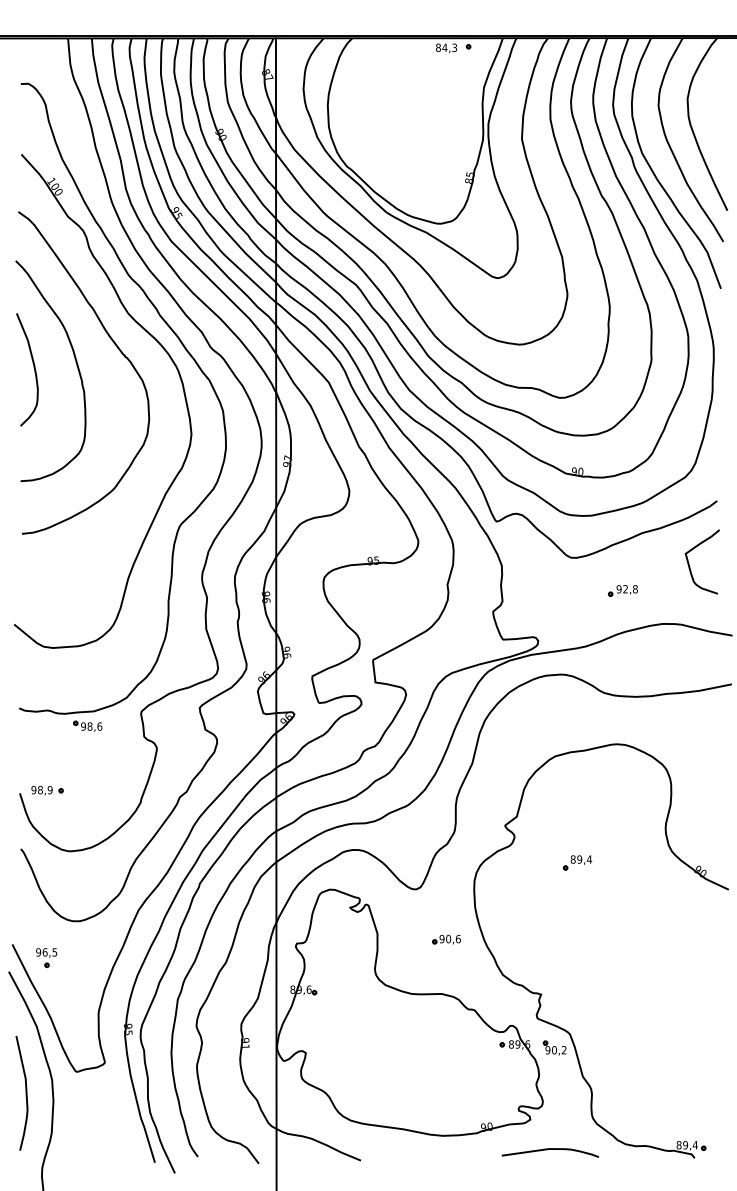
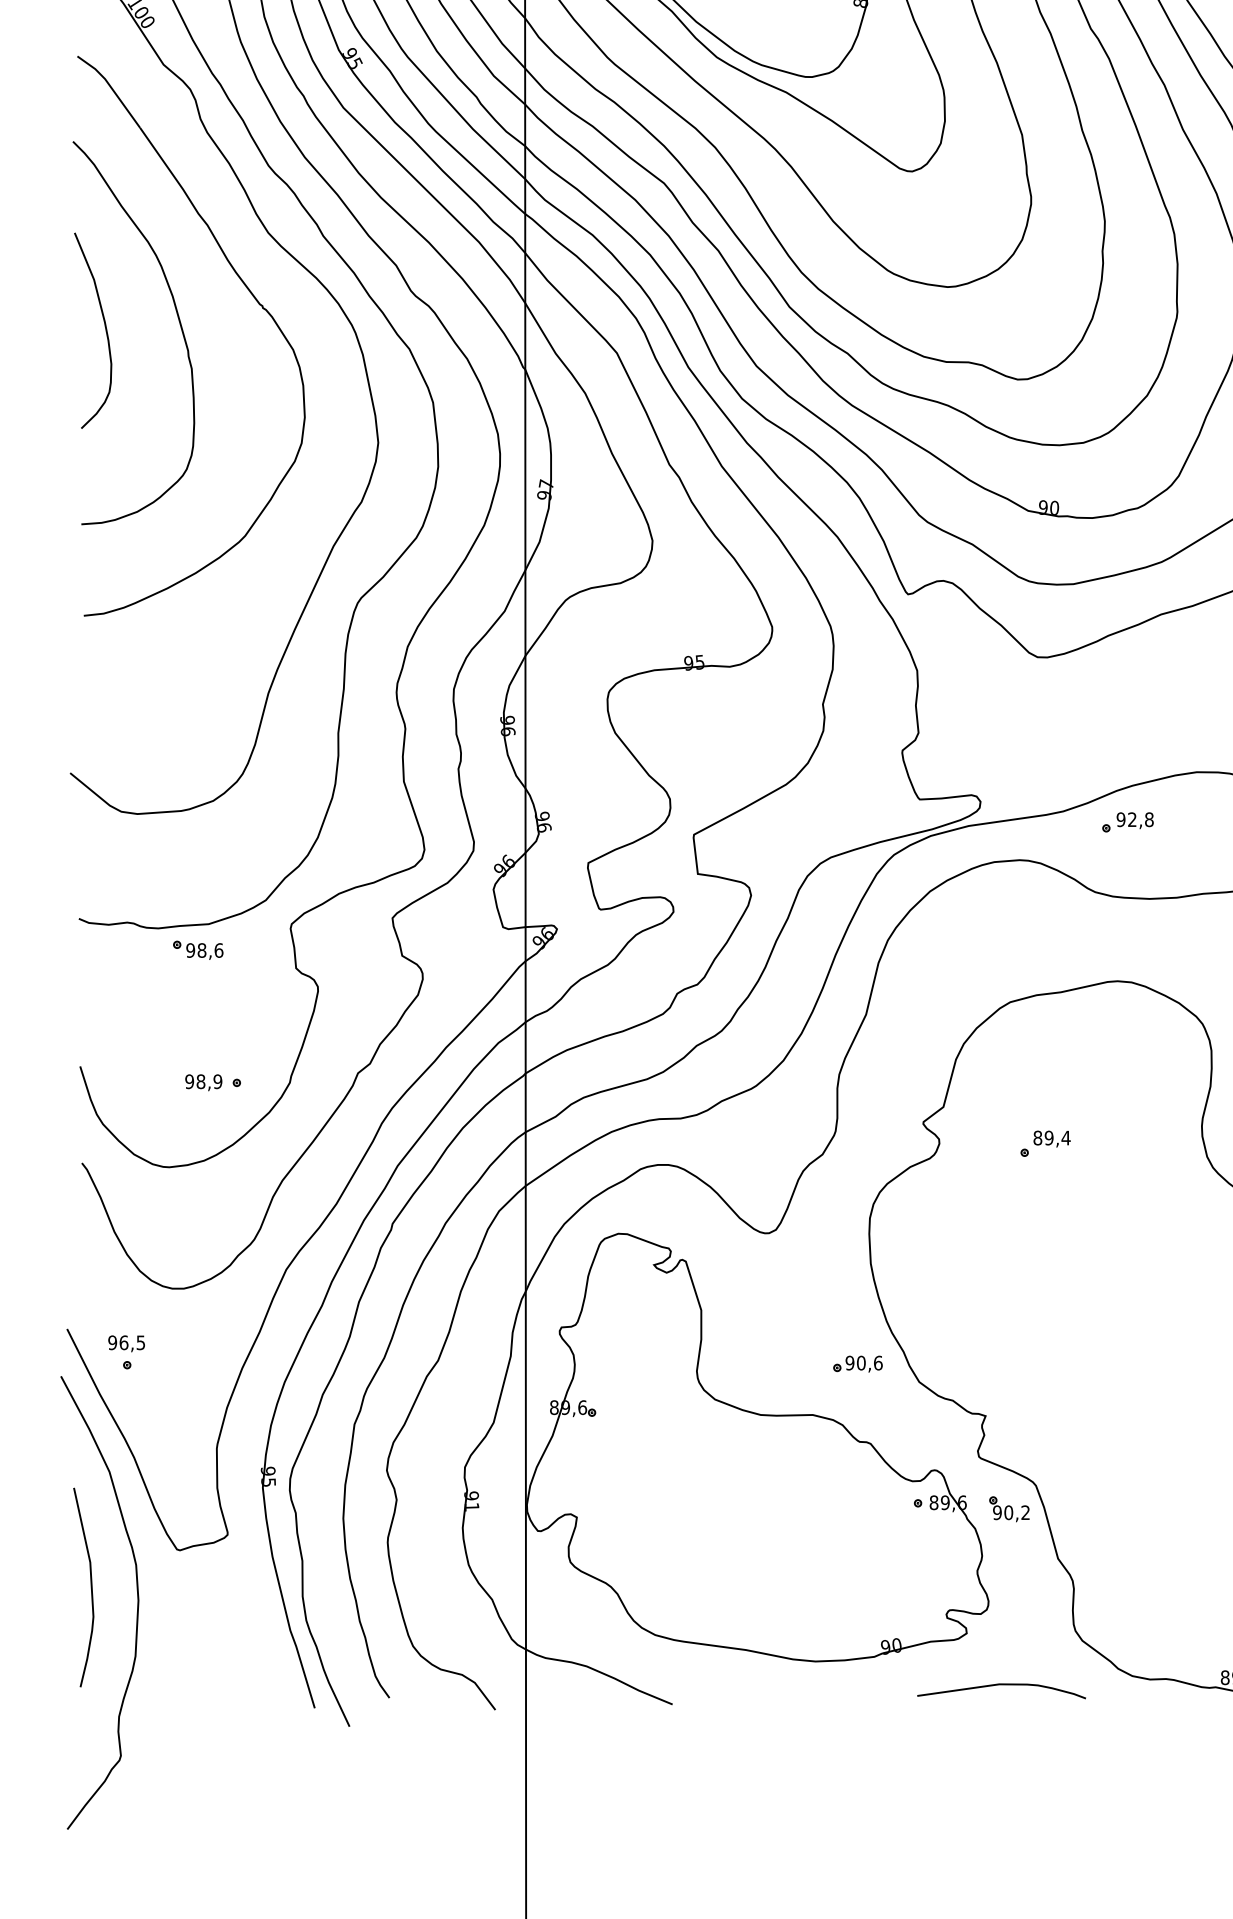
part: (622, 590) -> (1126, 821), moved
part: (47, 790) -> (213, 1082), moved
part: (577, 862) -> (1045, 1143), moved
part: (446, 939) -> (857, 1363), moved

